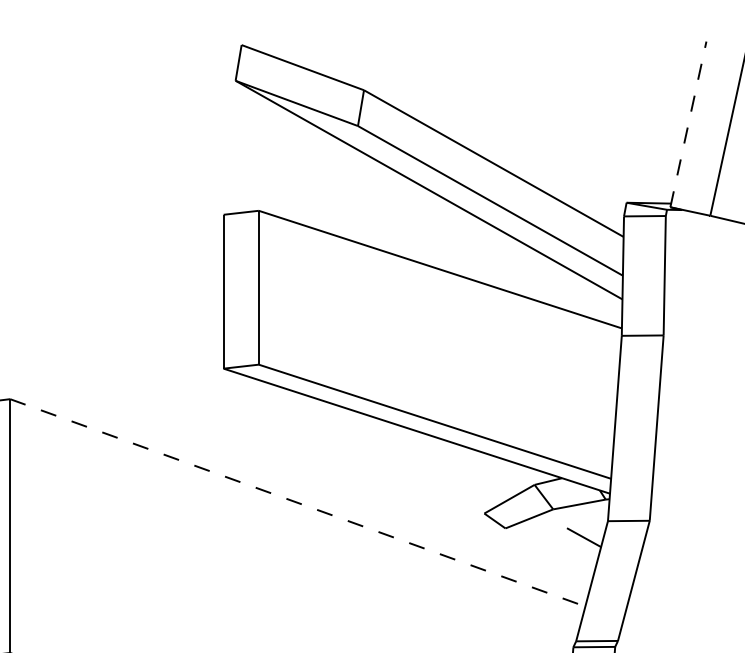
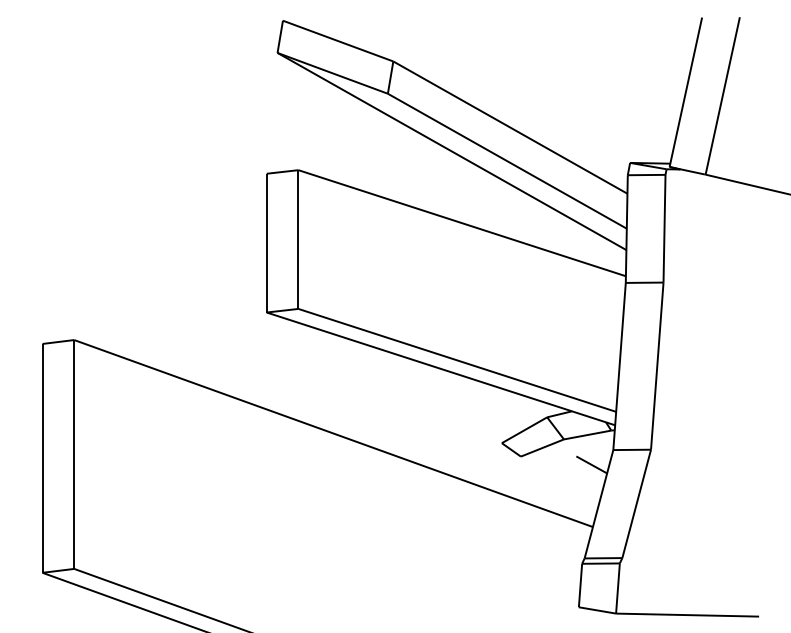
line: (688, 123) -> (685, 91), dashed -> solid
line: (297, 502) -> (333, 433), dashed -> solid

